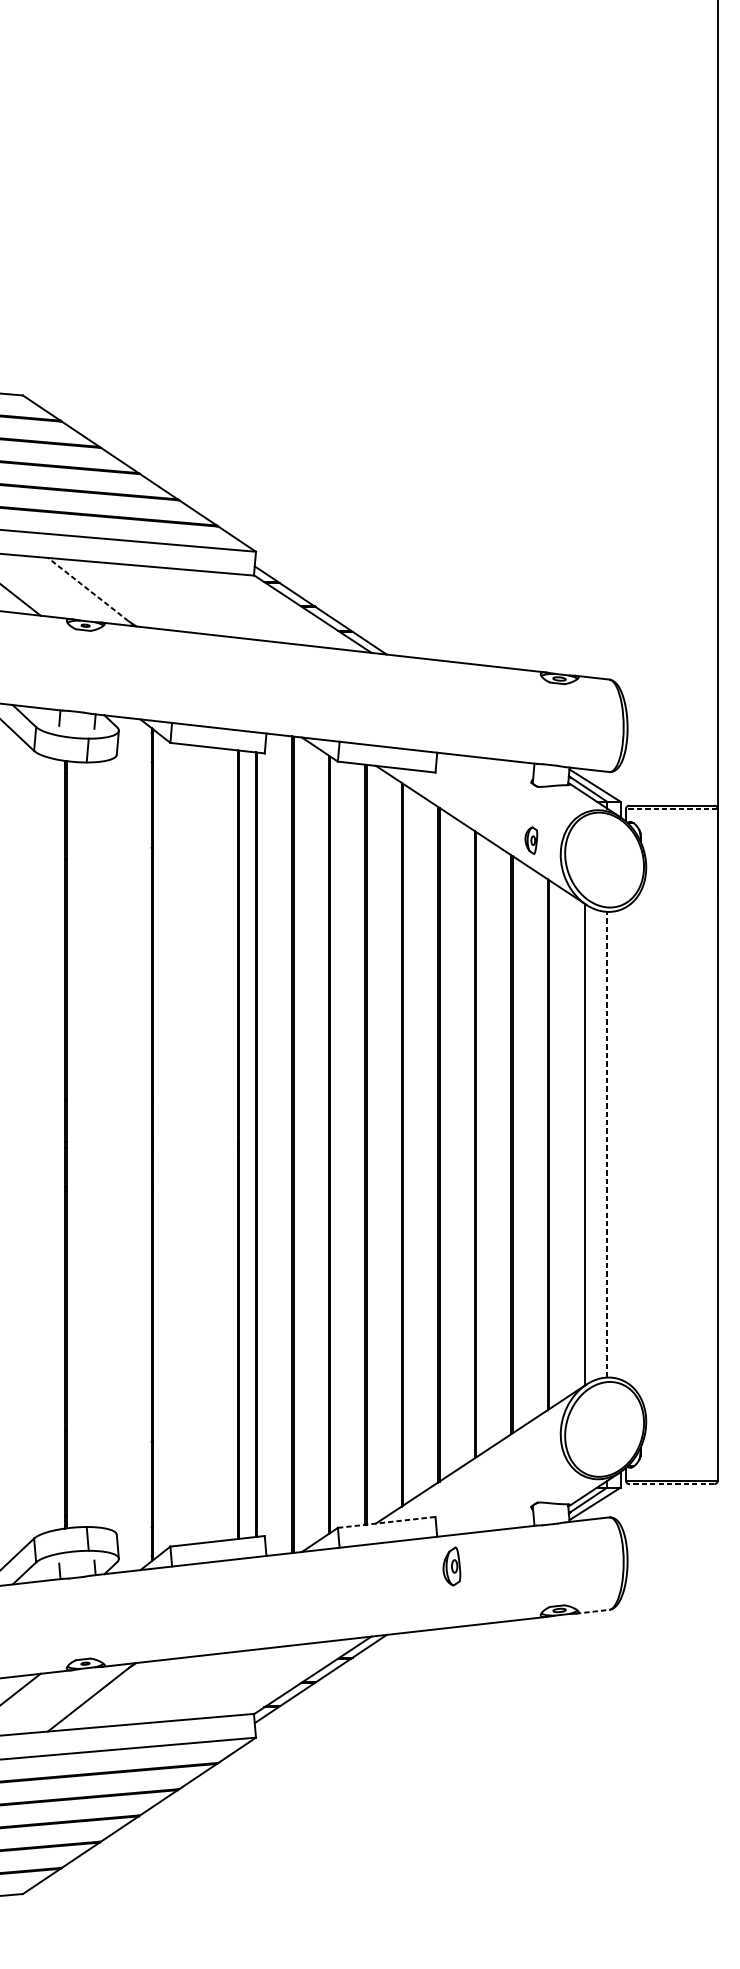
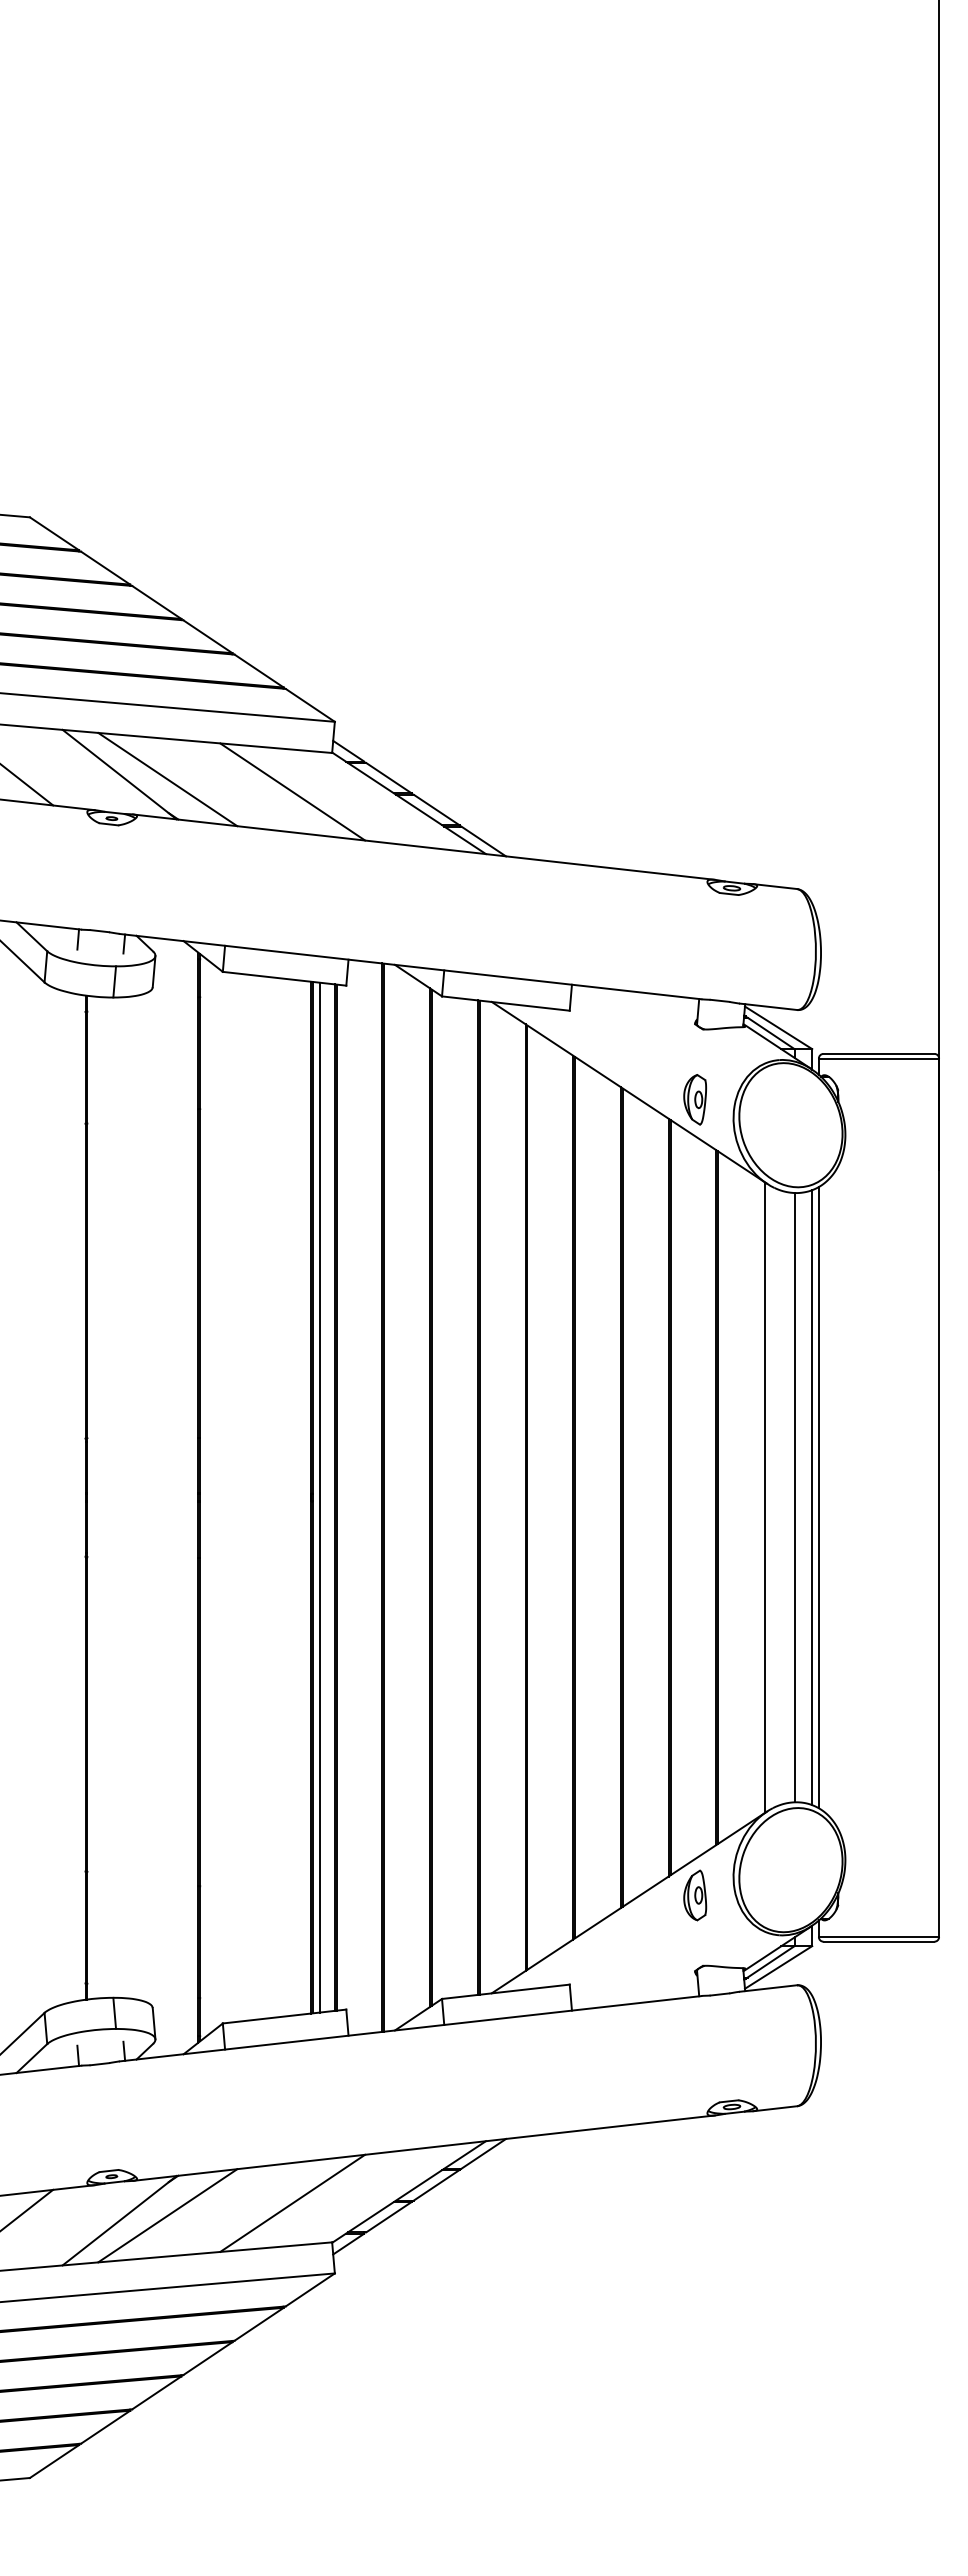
line: (91, 592) -> (119, 774), dashed -> solid
line: (128, 595) -> (167, 779), added
line: (223, 605) -> (292, 791), added
line: (671, 809) -> (878, 1058), dashed -> solid
part: (530, 840) -> (694, 1099), size x1.43
line: (245, 1144) -> (320, 1497), added
line: (607, 1144) -> (794, 1497), dashed -> solid
line: (621, 1144) -> (812, 1497), added
line: (625, 1144) -> (818, 1497), added
line: (671, 1483) -> (878, 1941), dashed -> solid
line: (387, 1522) -> (506, 1991), dashed -> solid
part: (452, 1566) -> (695, 1895), moved
line: (592, 1611) -> (775, 2108), dashed -> solid
line: (223, 1683) -> (292, 2202), added
line: (128, 1693) -> (167, 2215), added

